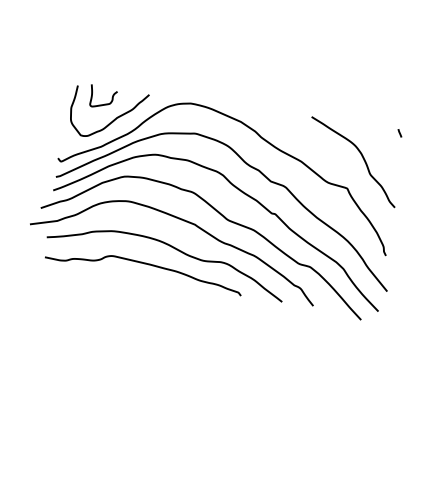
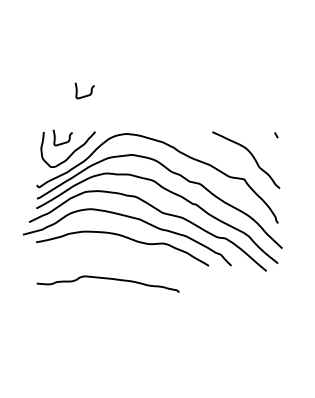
curve: (145, 41) -> (87, 94), added
curve: (143, 264) -> (107, 279), moved

